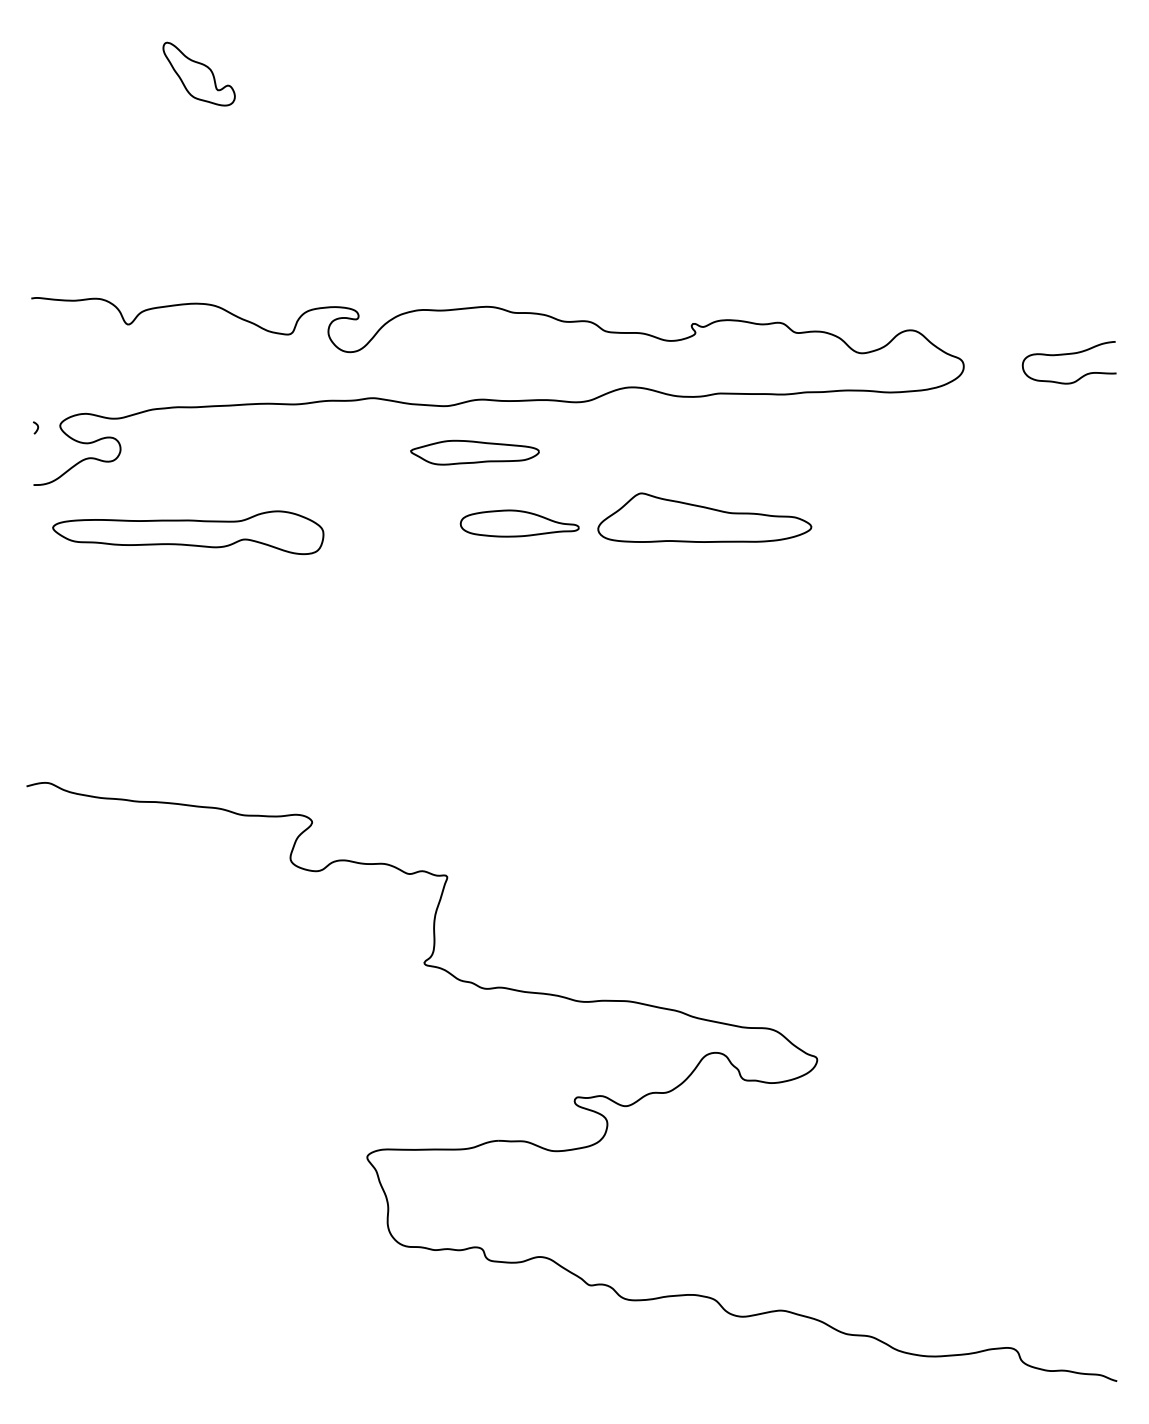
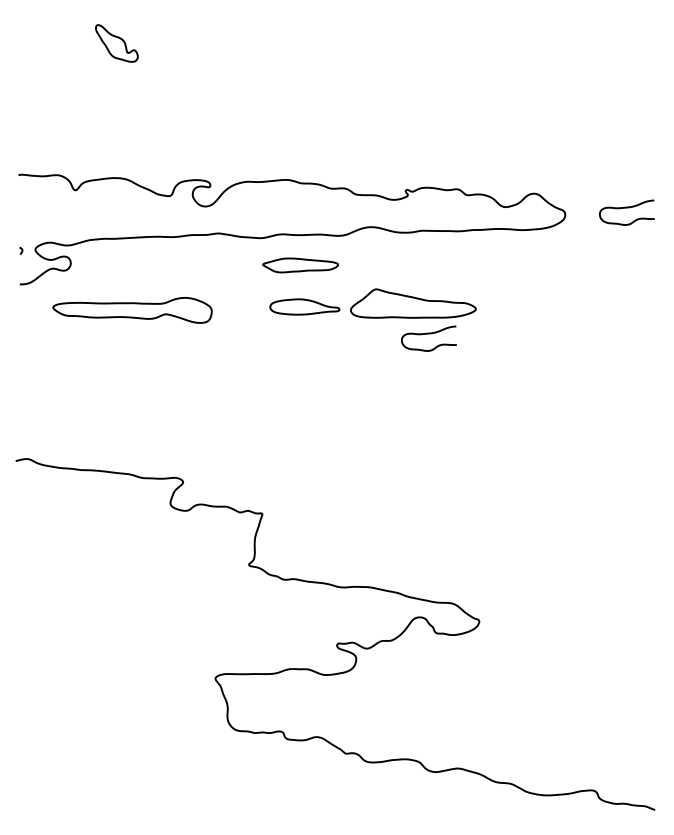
part: (474, 452) -> (300, 265), moved
part: (188, 532) -> (132, 310), moved
curve: (730, 570) -> (428, 334), added

